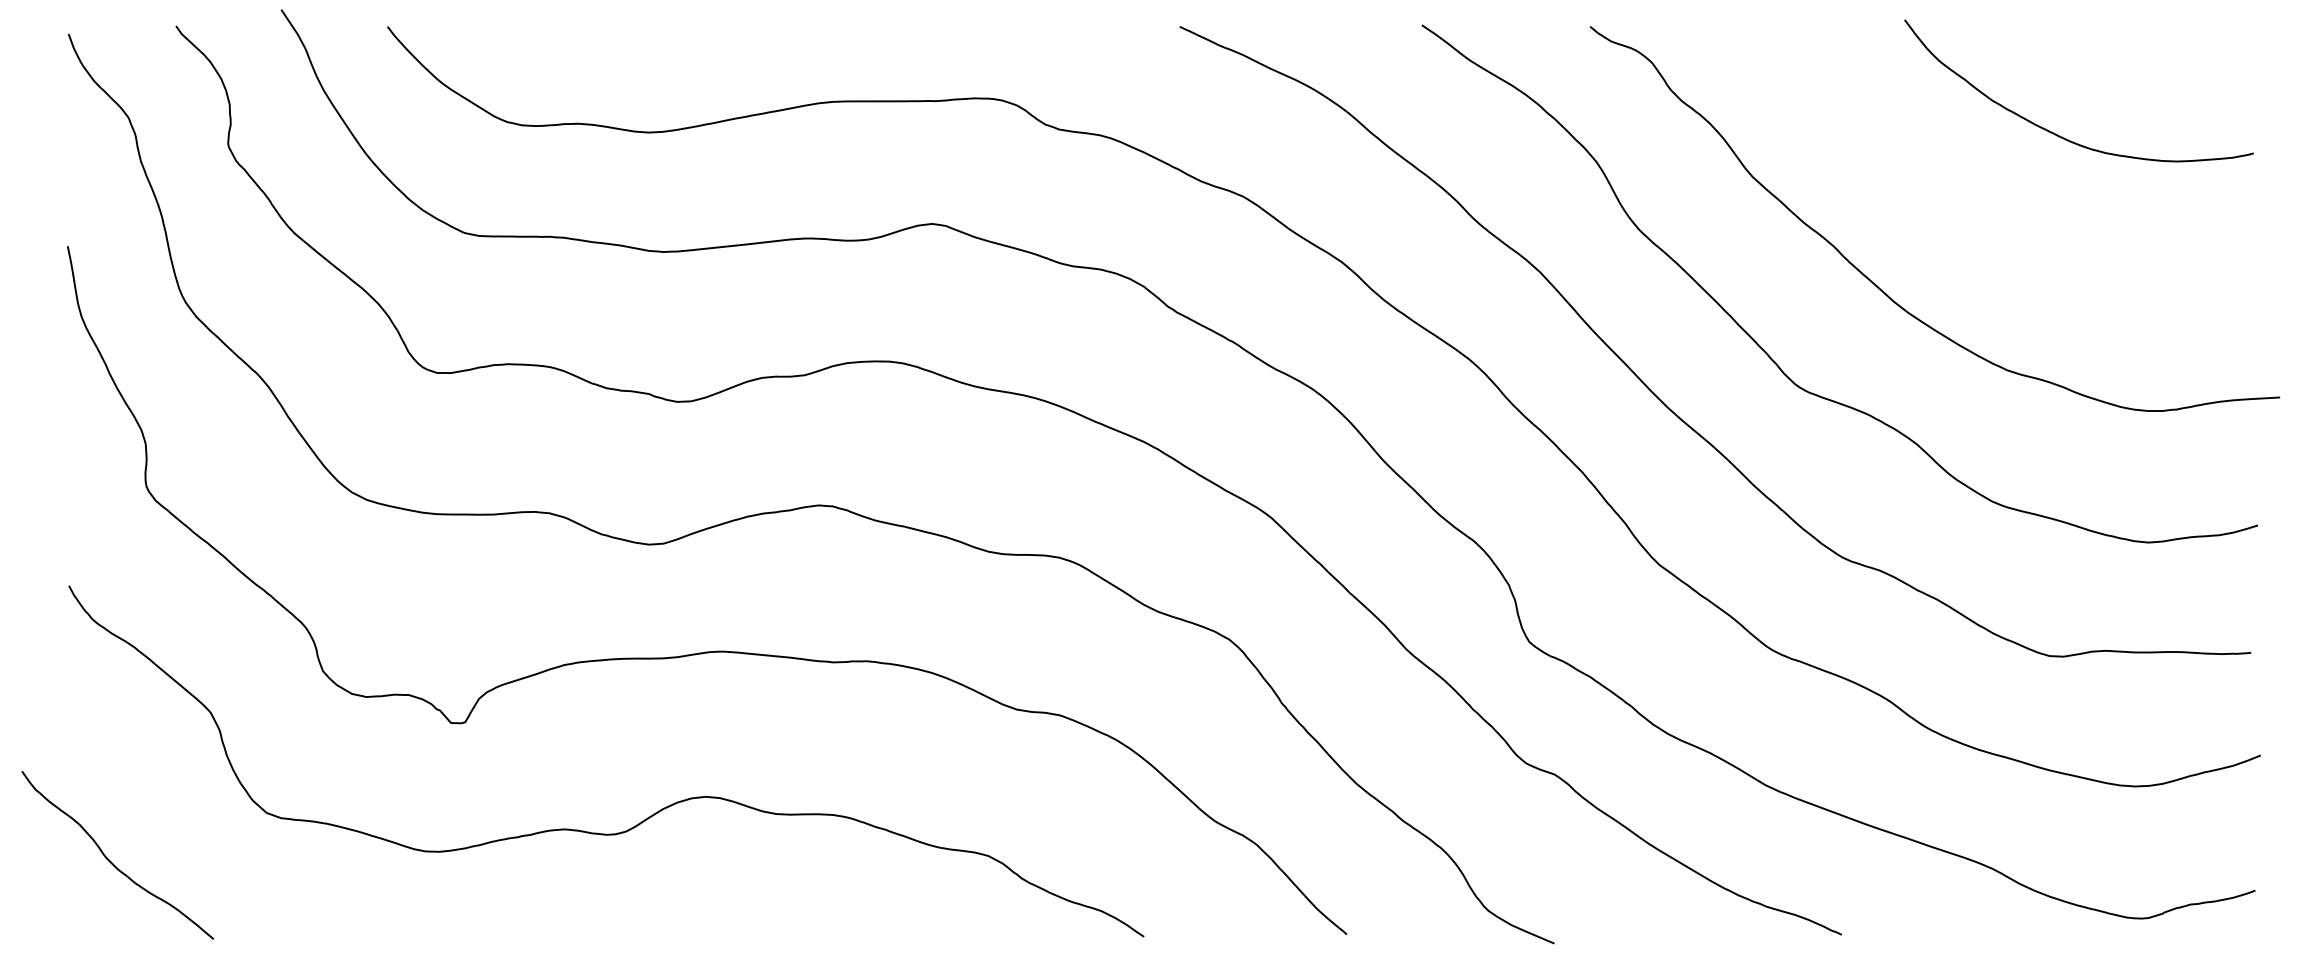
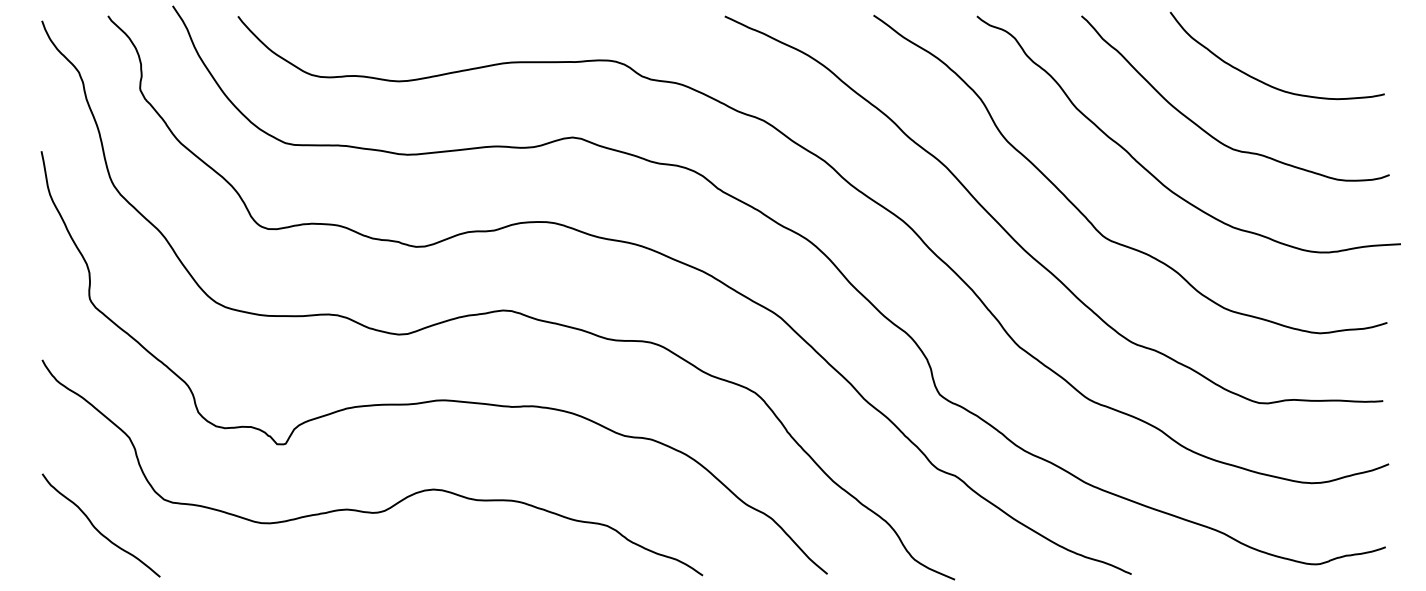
curve: (1966, 215) -> (1208, 132), added
curve: (111, 860) -> (97, 528), moved

